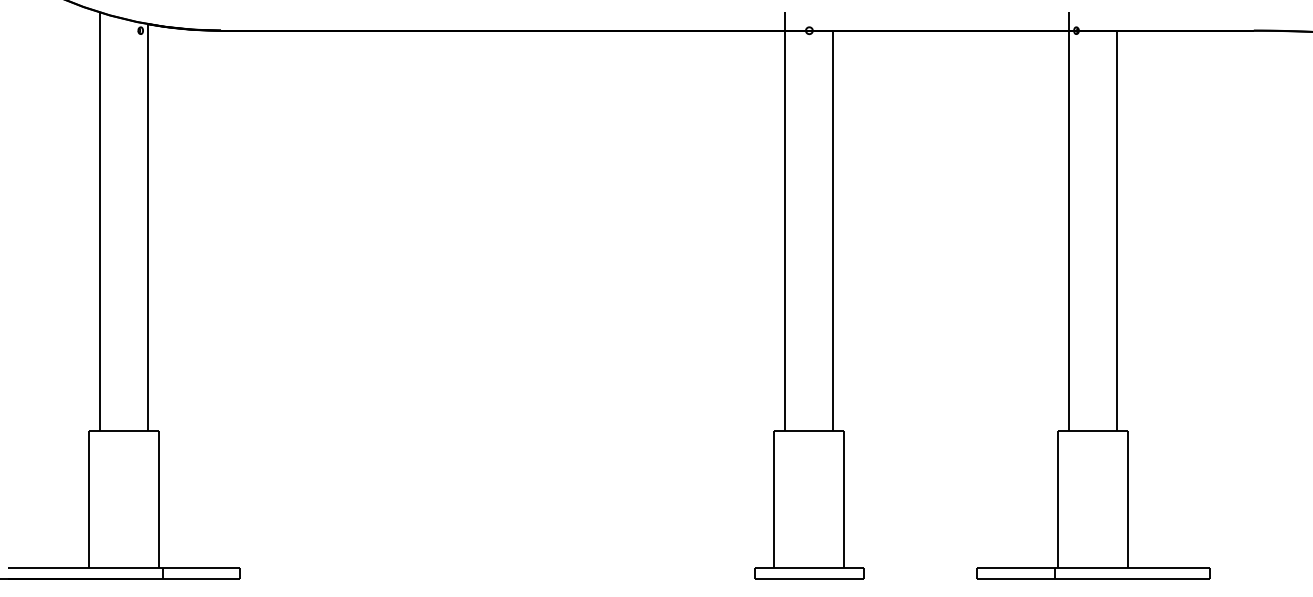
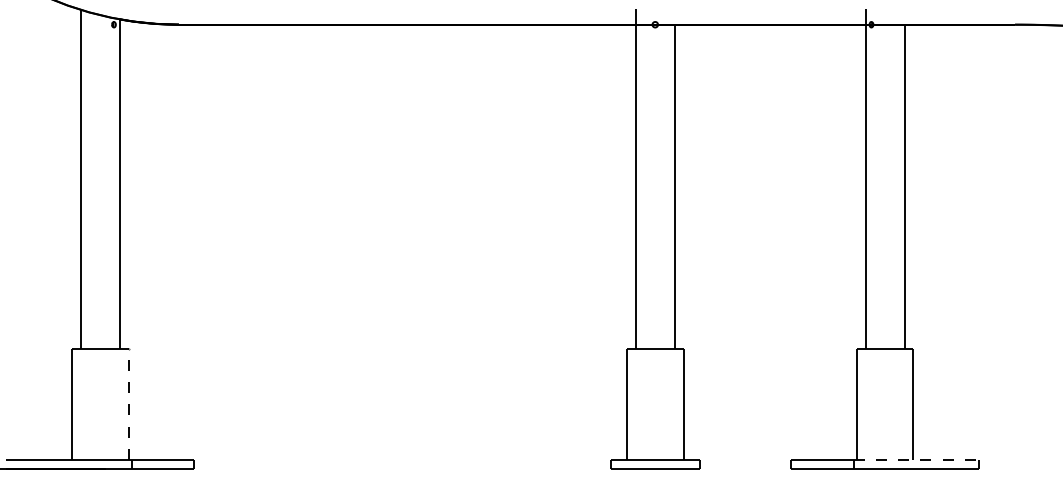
line: (158, 498) -> (128, 403), solid -> dashed
line: (1132, 567) -> (916, 459), solid -> dashed

